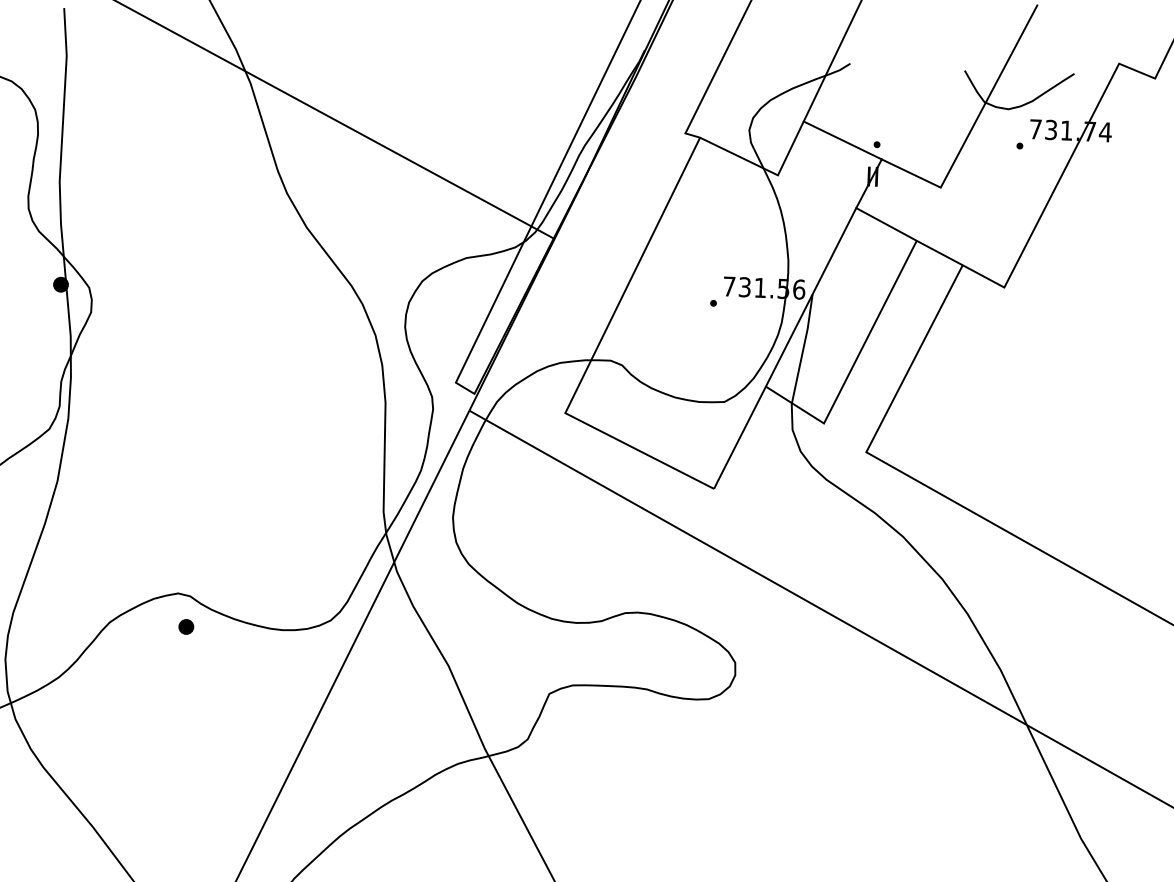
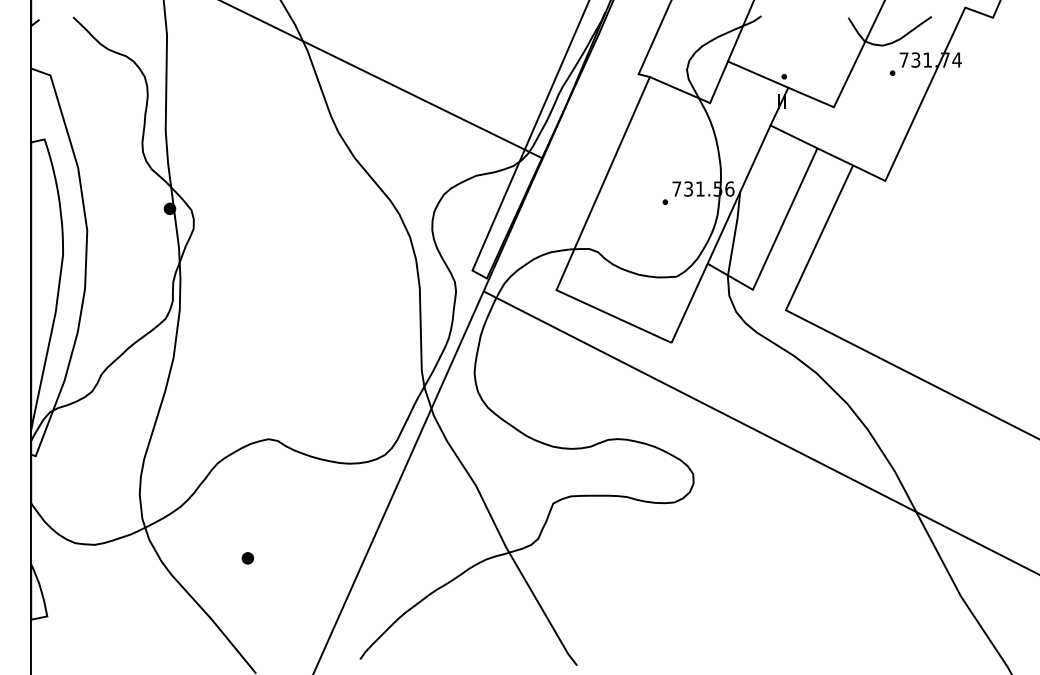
part: (185, 627) -> (247, 558), moved

